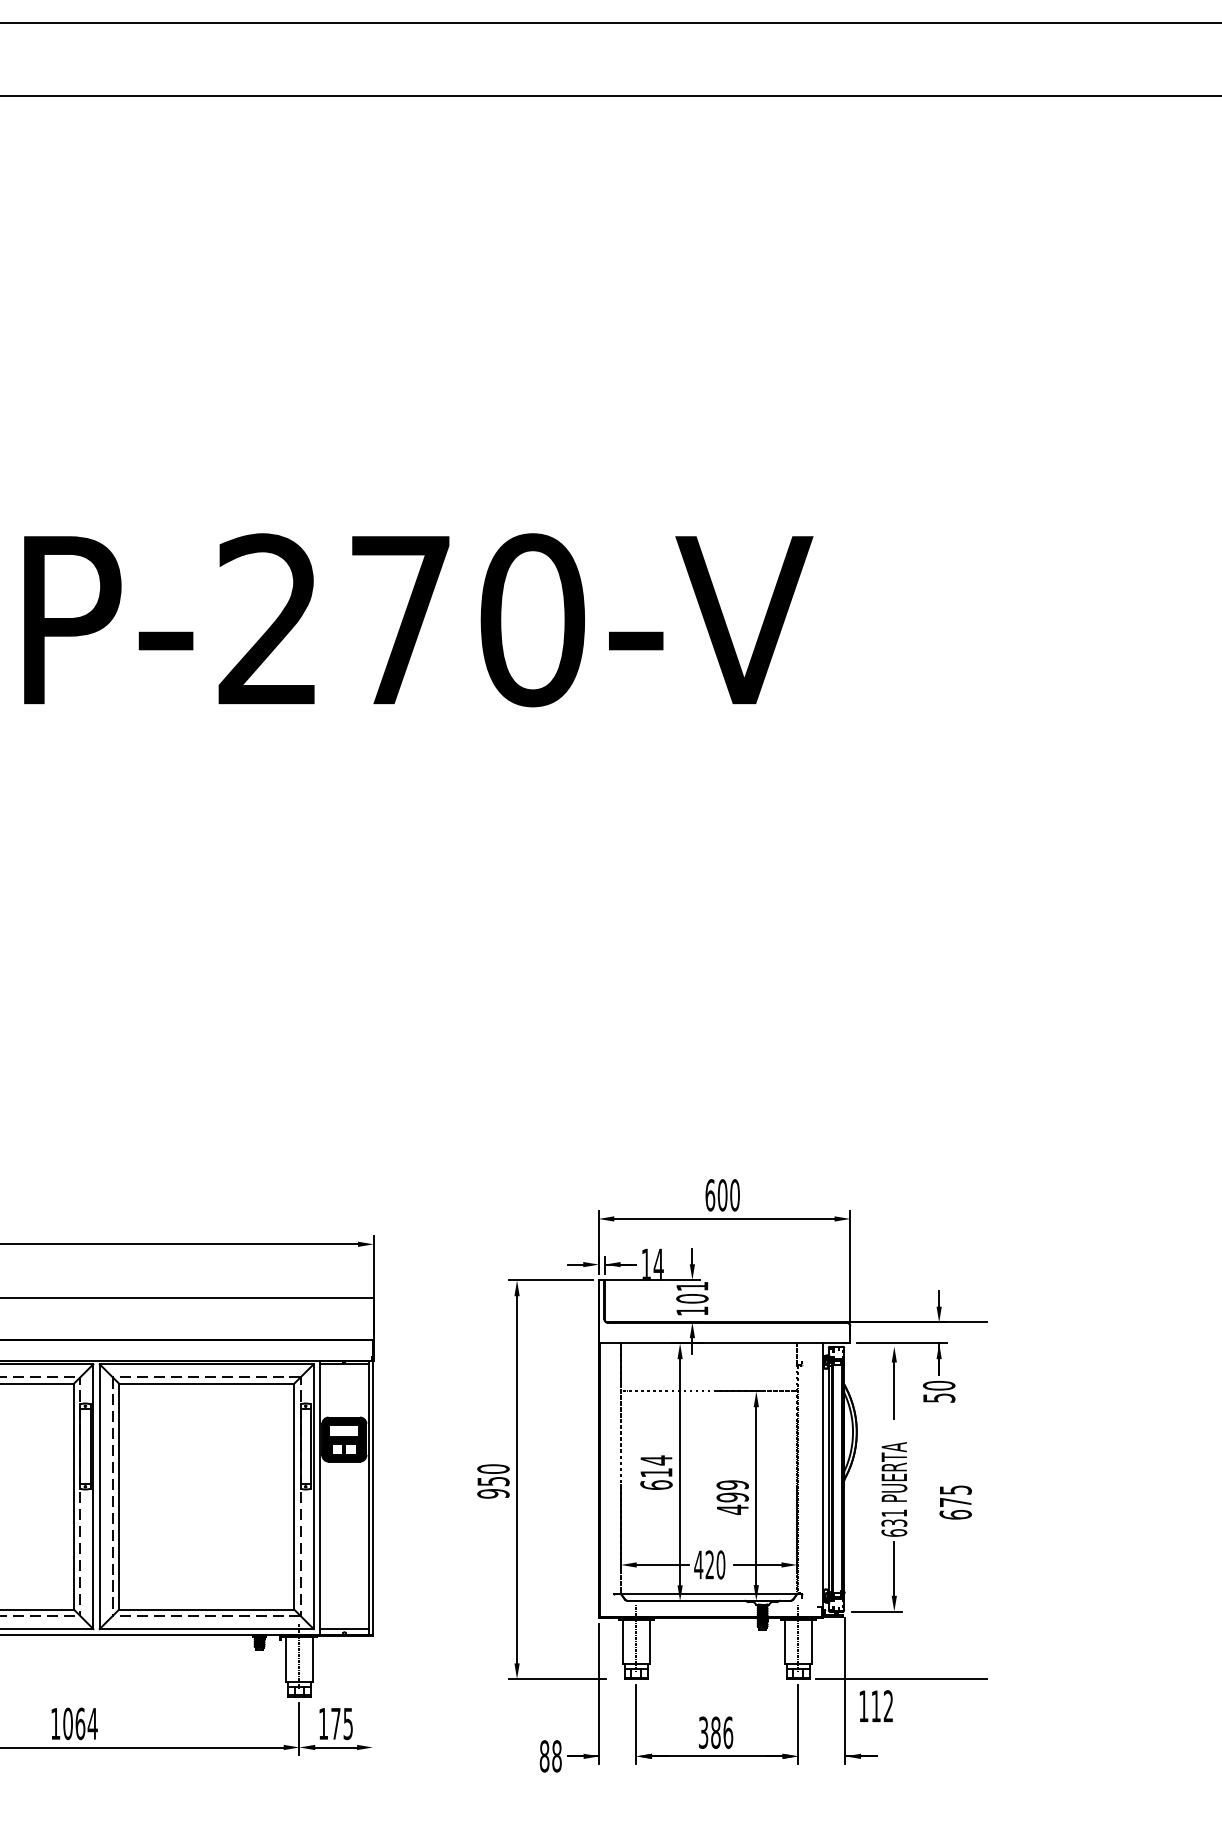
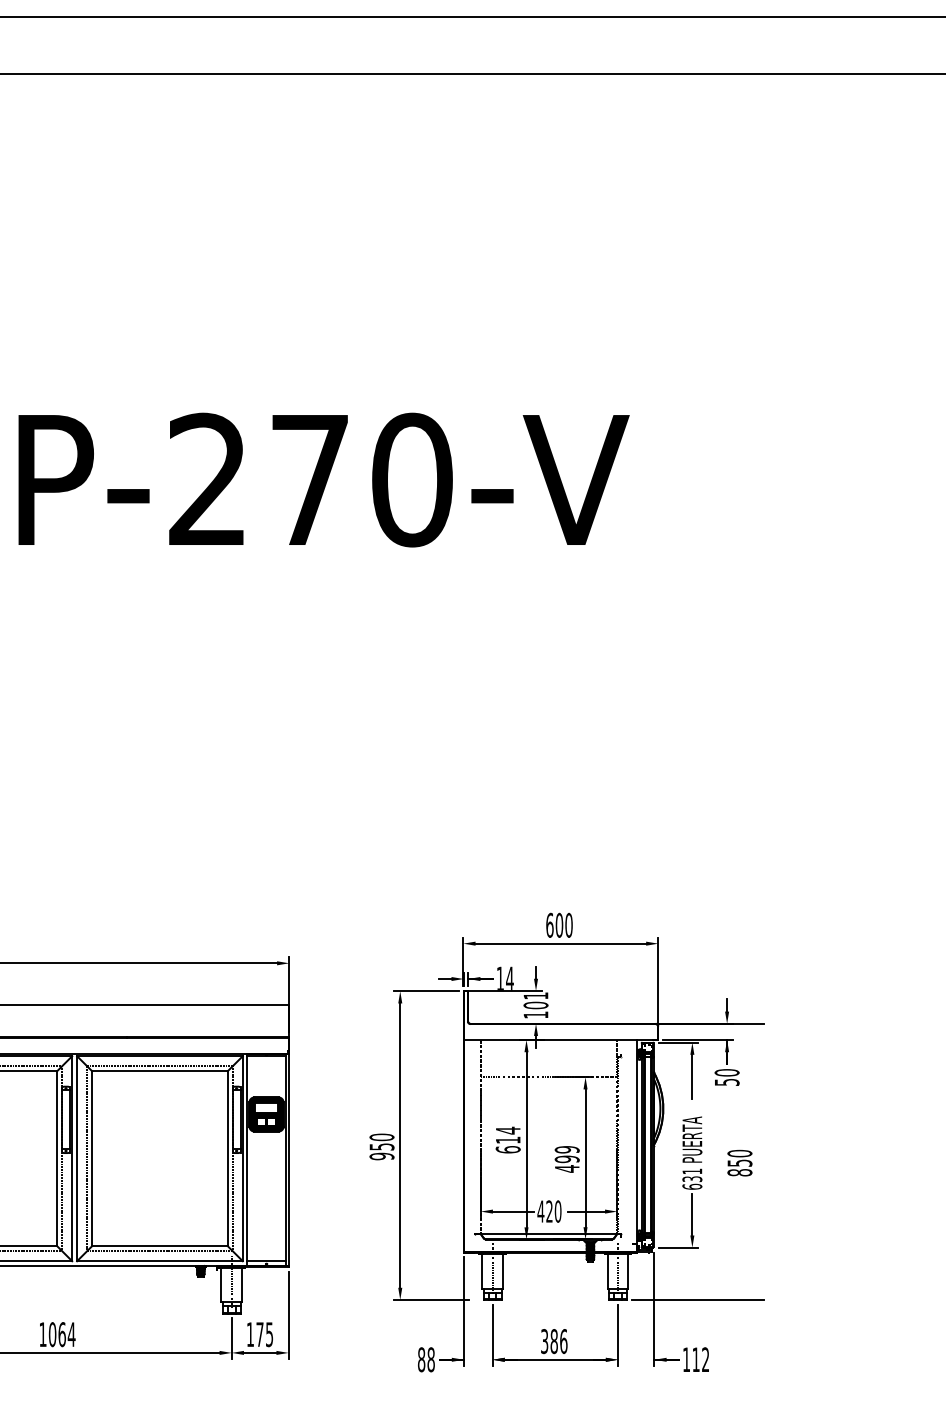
line: (876, 1346) -> (678, 1042), added
text: (955, 1502) -> (739, 1163), 675 -> 850
line: (372, 1698) -> (288, 1314), added
text: (875, 1705) -> (695, 1359), moved

